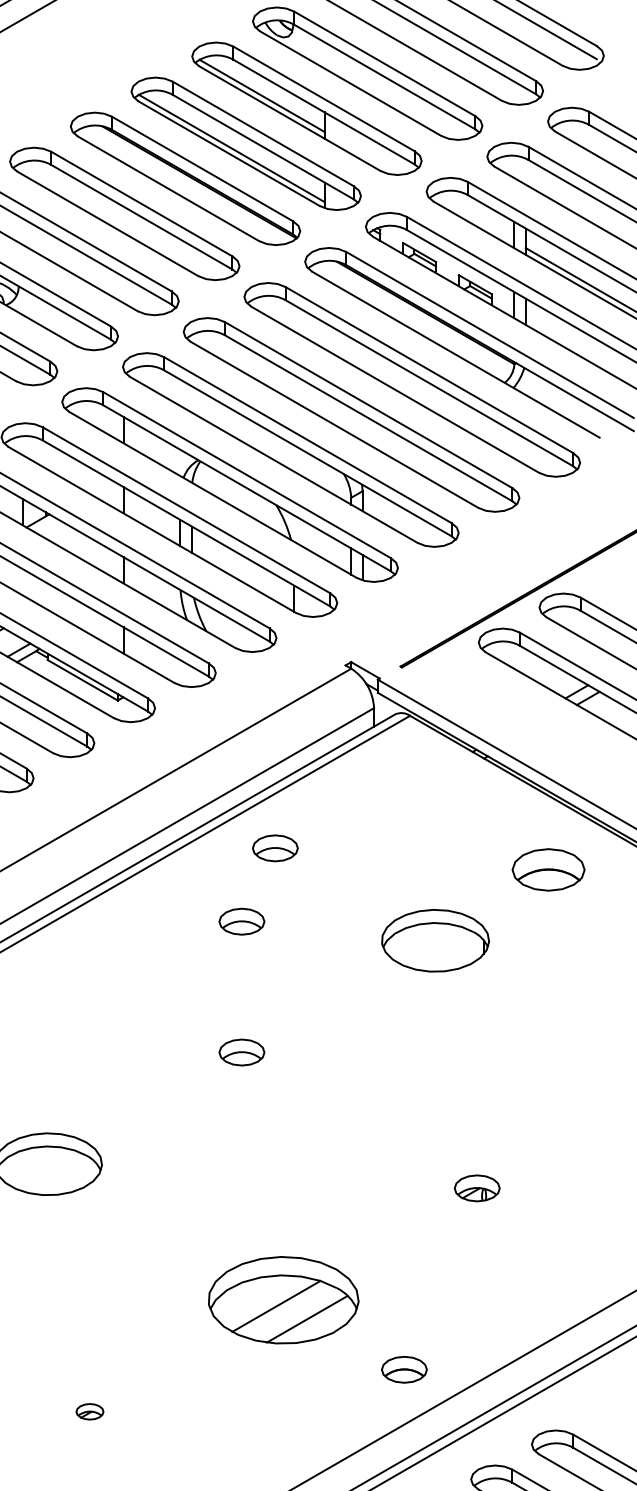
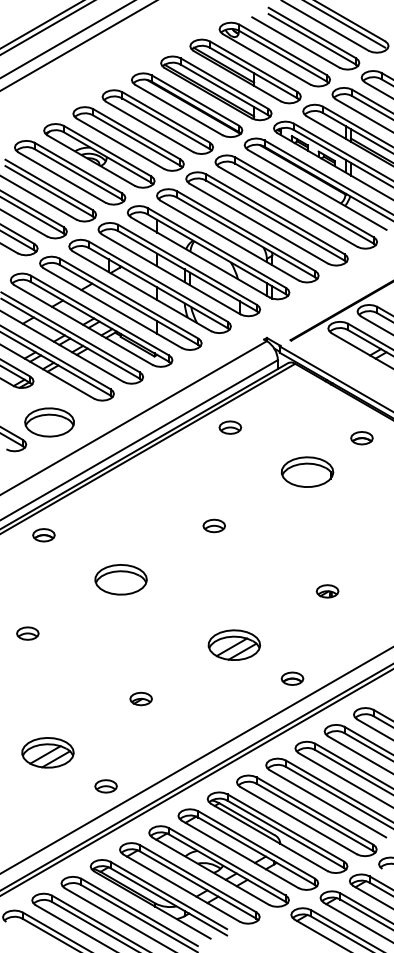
part: (547, 870) -> (361, 438), size x0.62
part: (240, 920) -> (213, 462), removed
part: (283, 1298) -> (234, 644), size x0.71
part: (88, 1410) -> (140, 698), size x1.67

